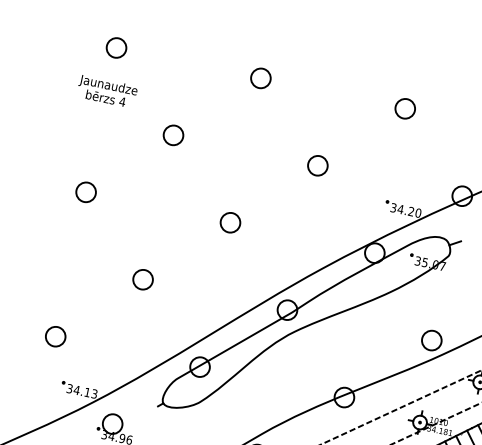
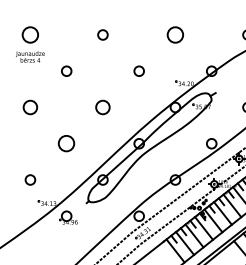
part: (116, 47) -> (30, 34), size x1.6
part: (405, 107) -> (175, 34), size x1.6
part: (86, 192) -> (30, 107), size x1.4
part: (229, 222) -> (102, 107), size x1.4
part: (142, 279) -> (66, 143), size x1.6

